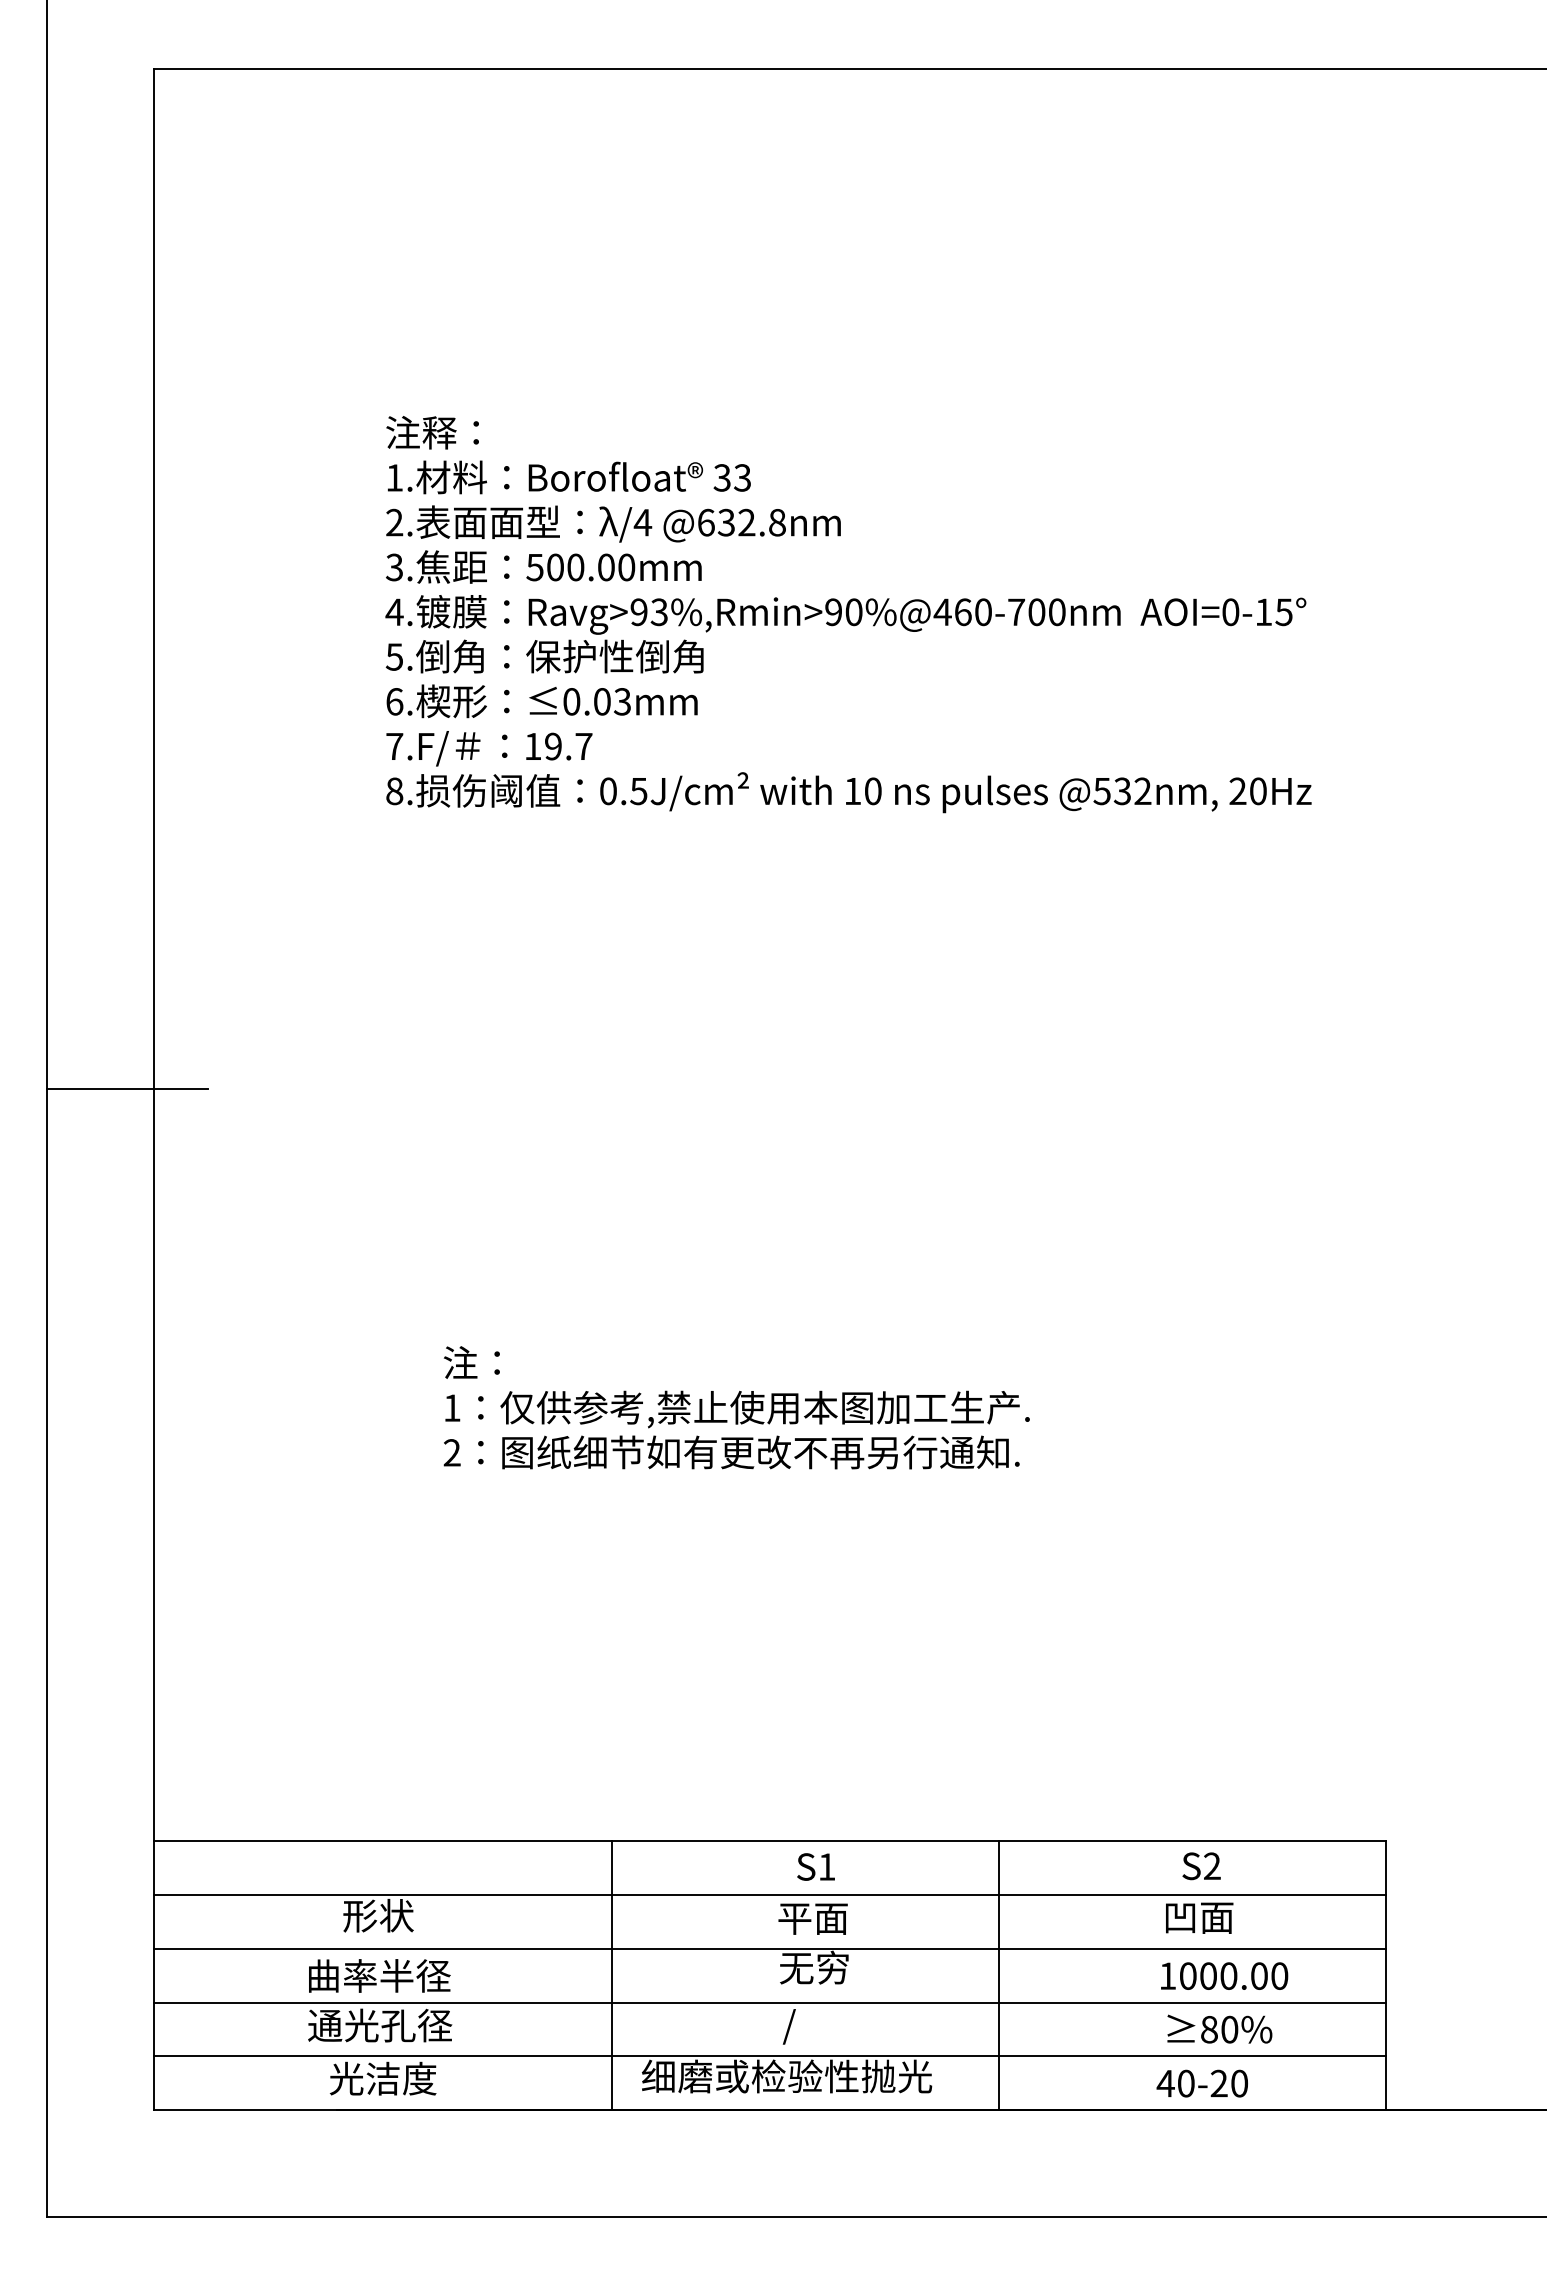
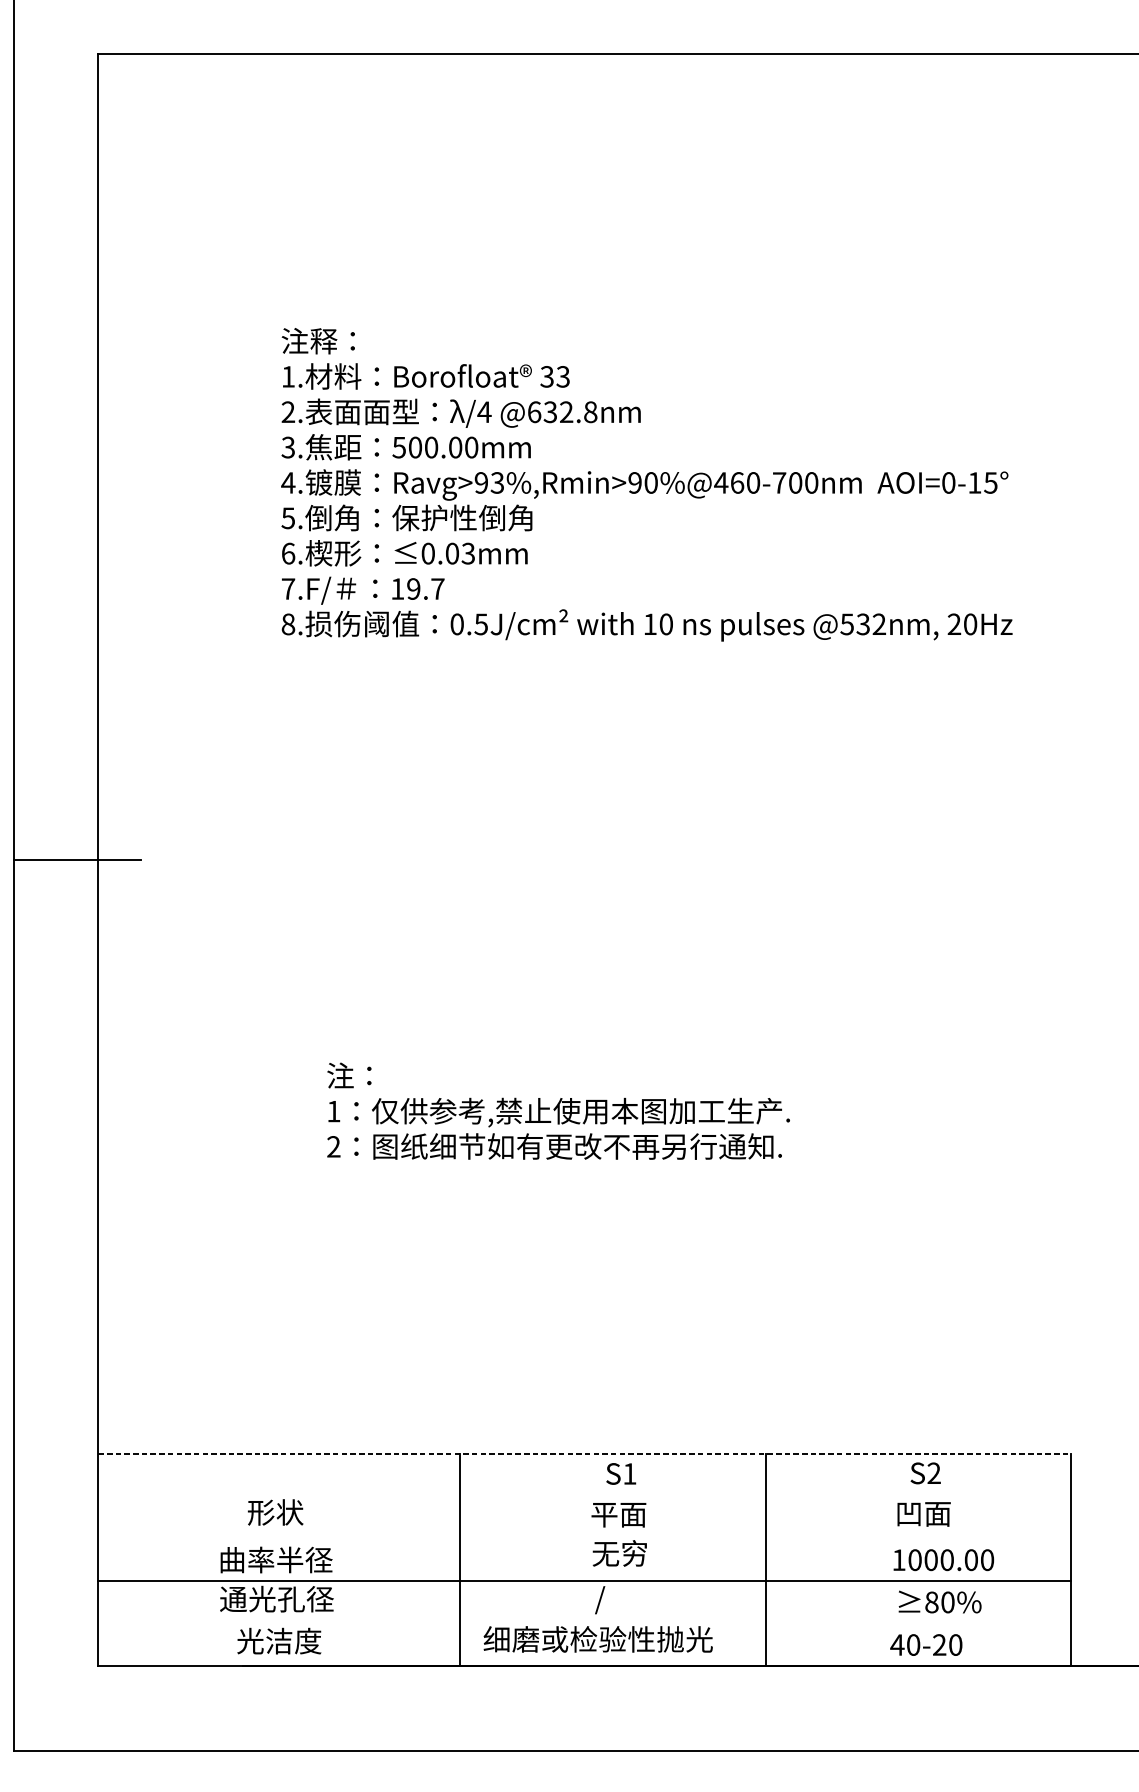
line: (769, 1841) -> (584, 1453), solid -> dashed
line: (769, 1895) -> (584, 1496), removed
line: (769, 1948) -> (584, 1538), removed
line: (769, 2056) -> (584, 1623), removed

